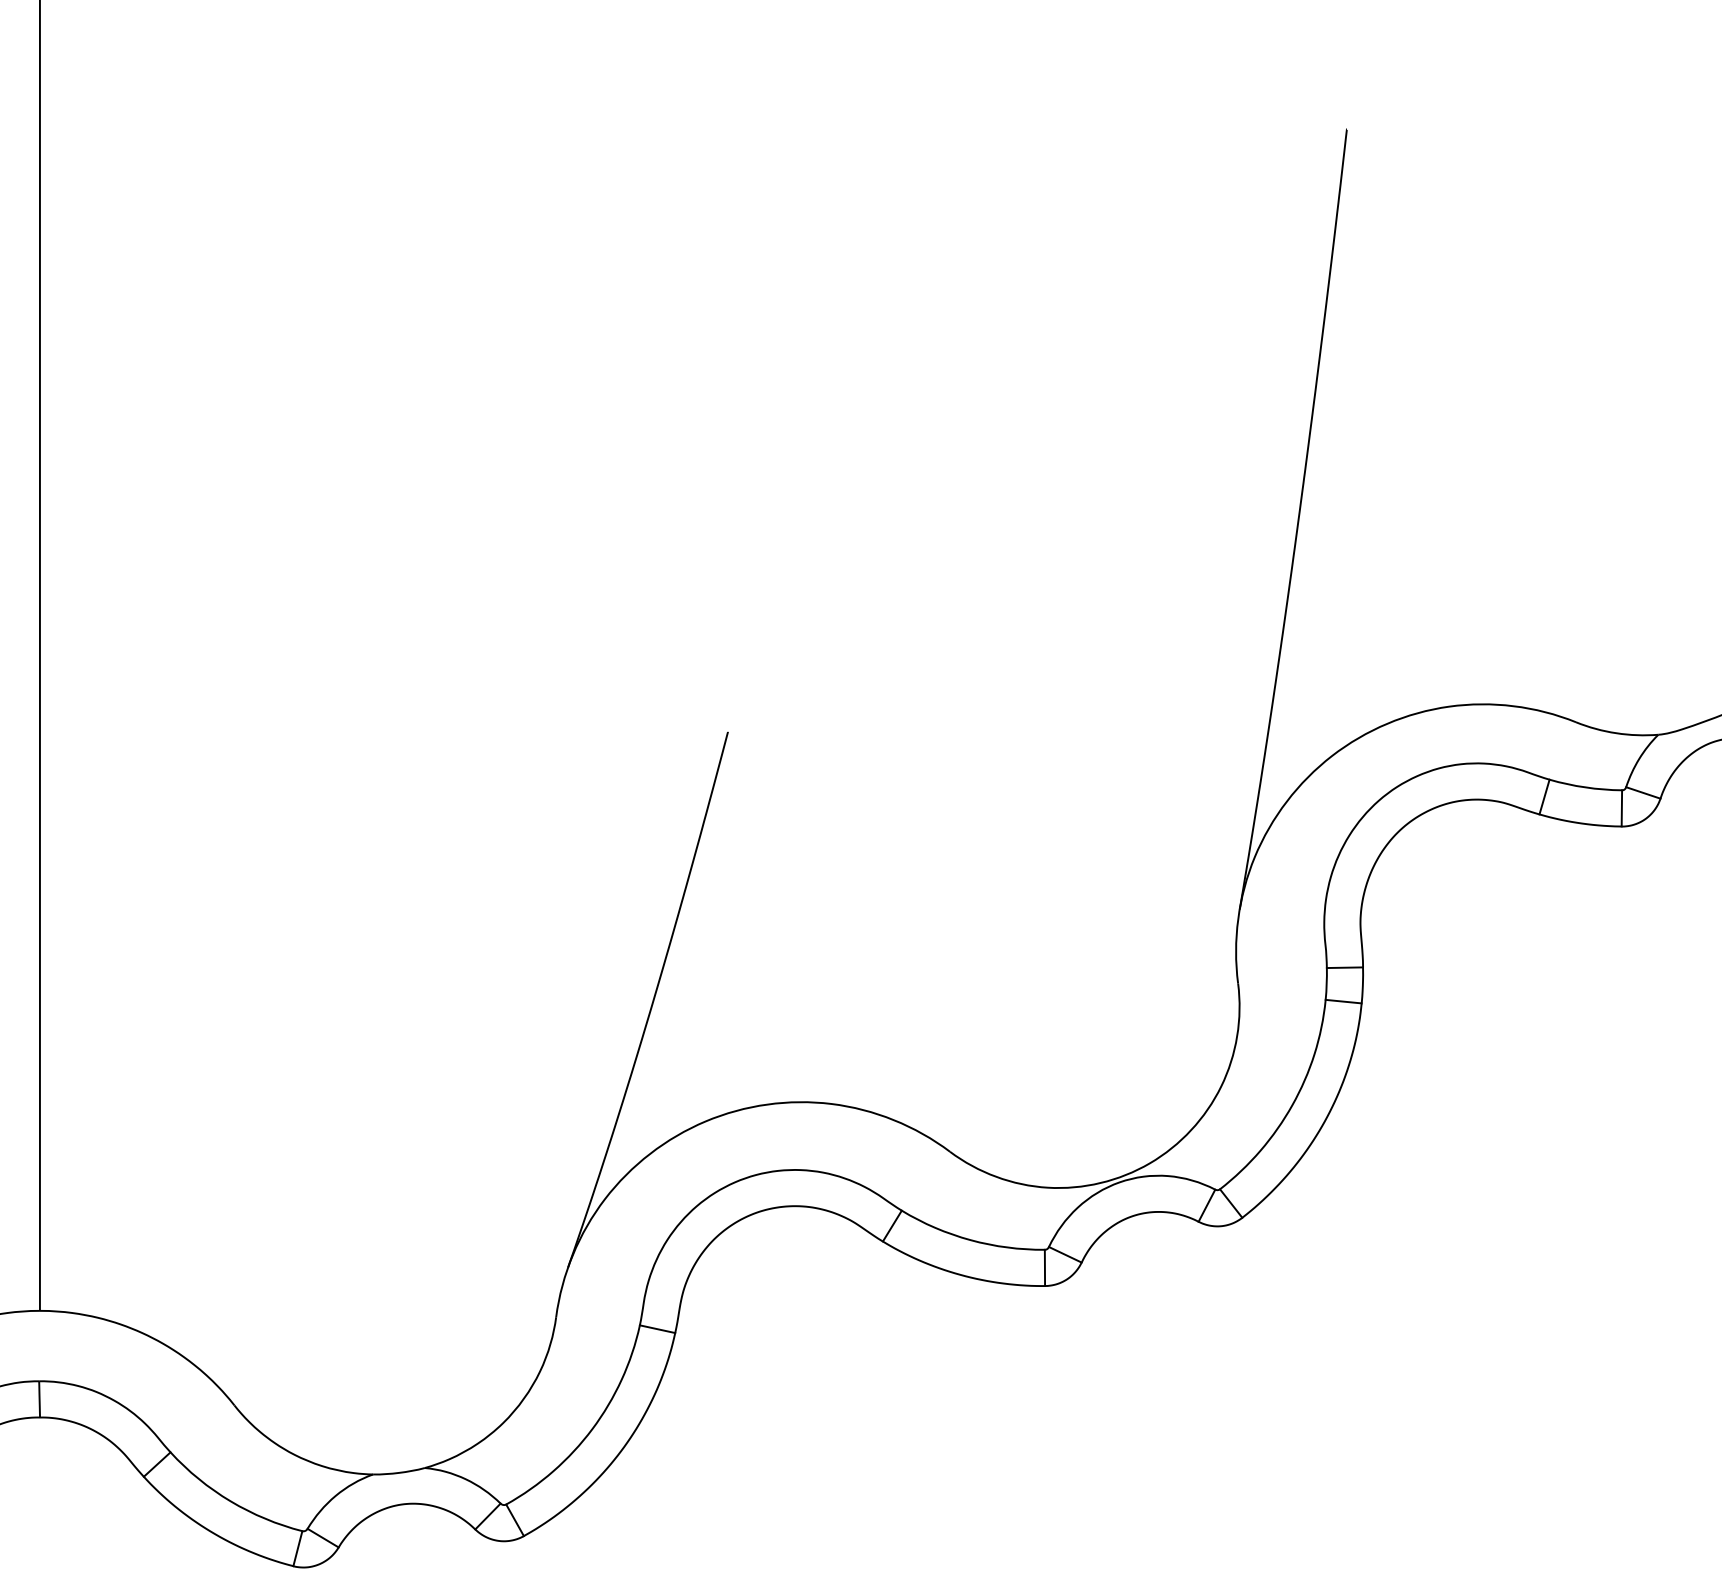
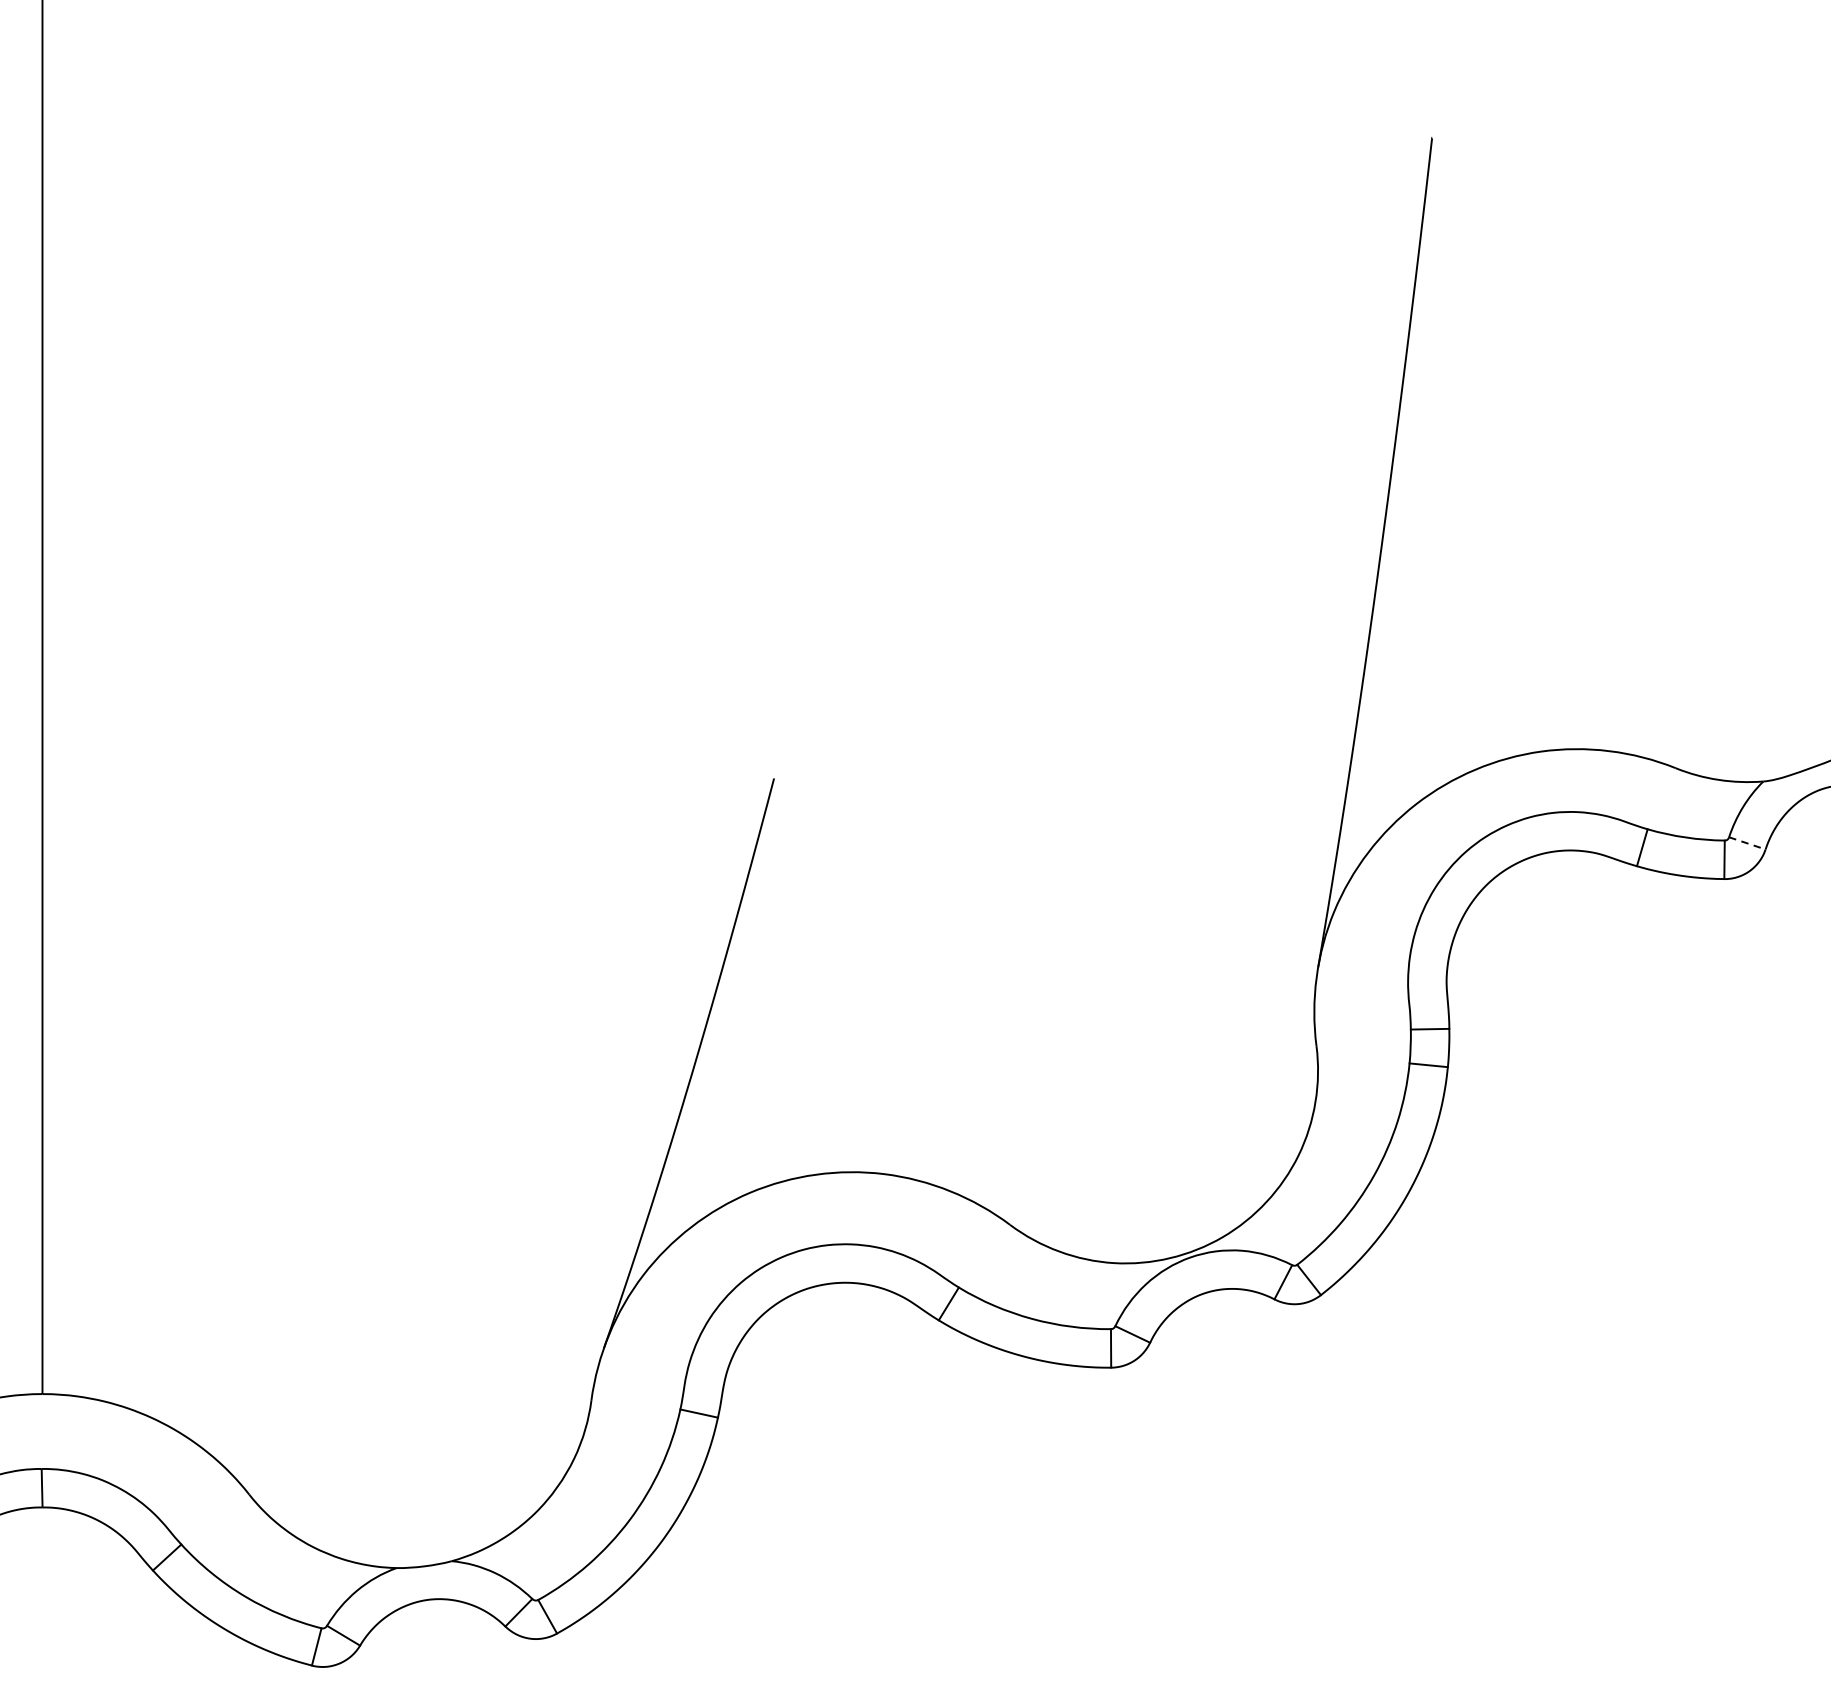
line: (1643, 793) -> (1747, 843), solid -> dashed

